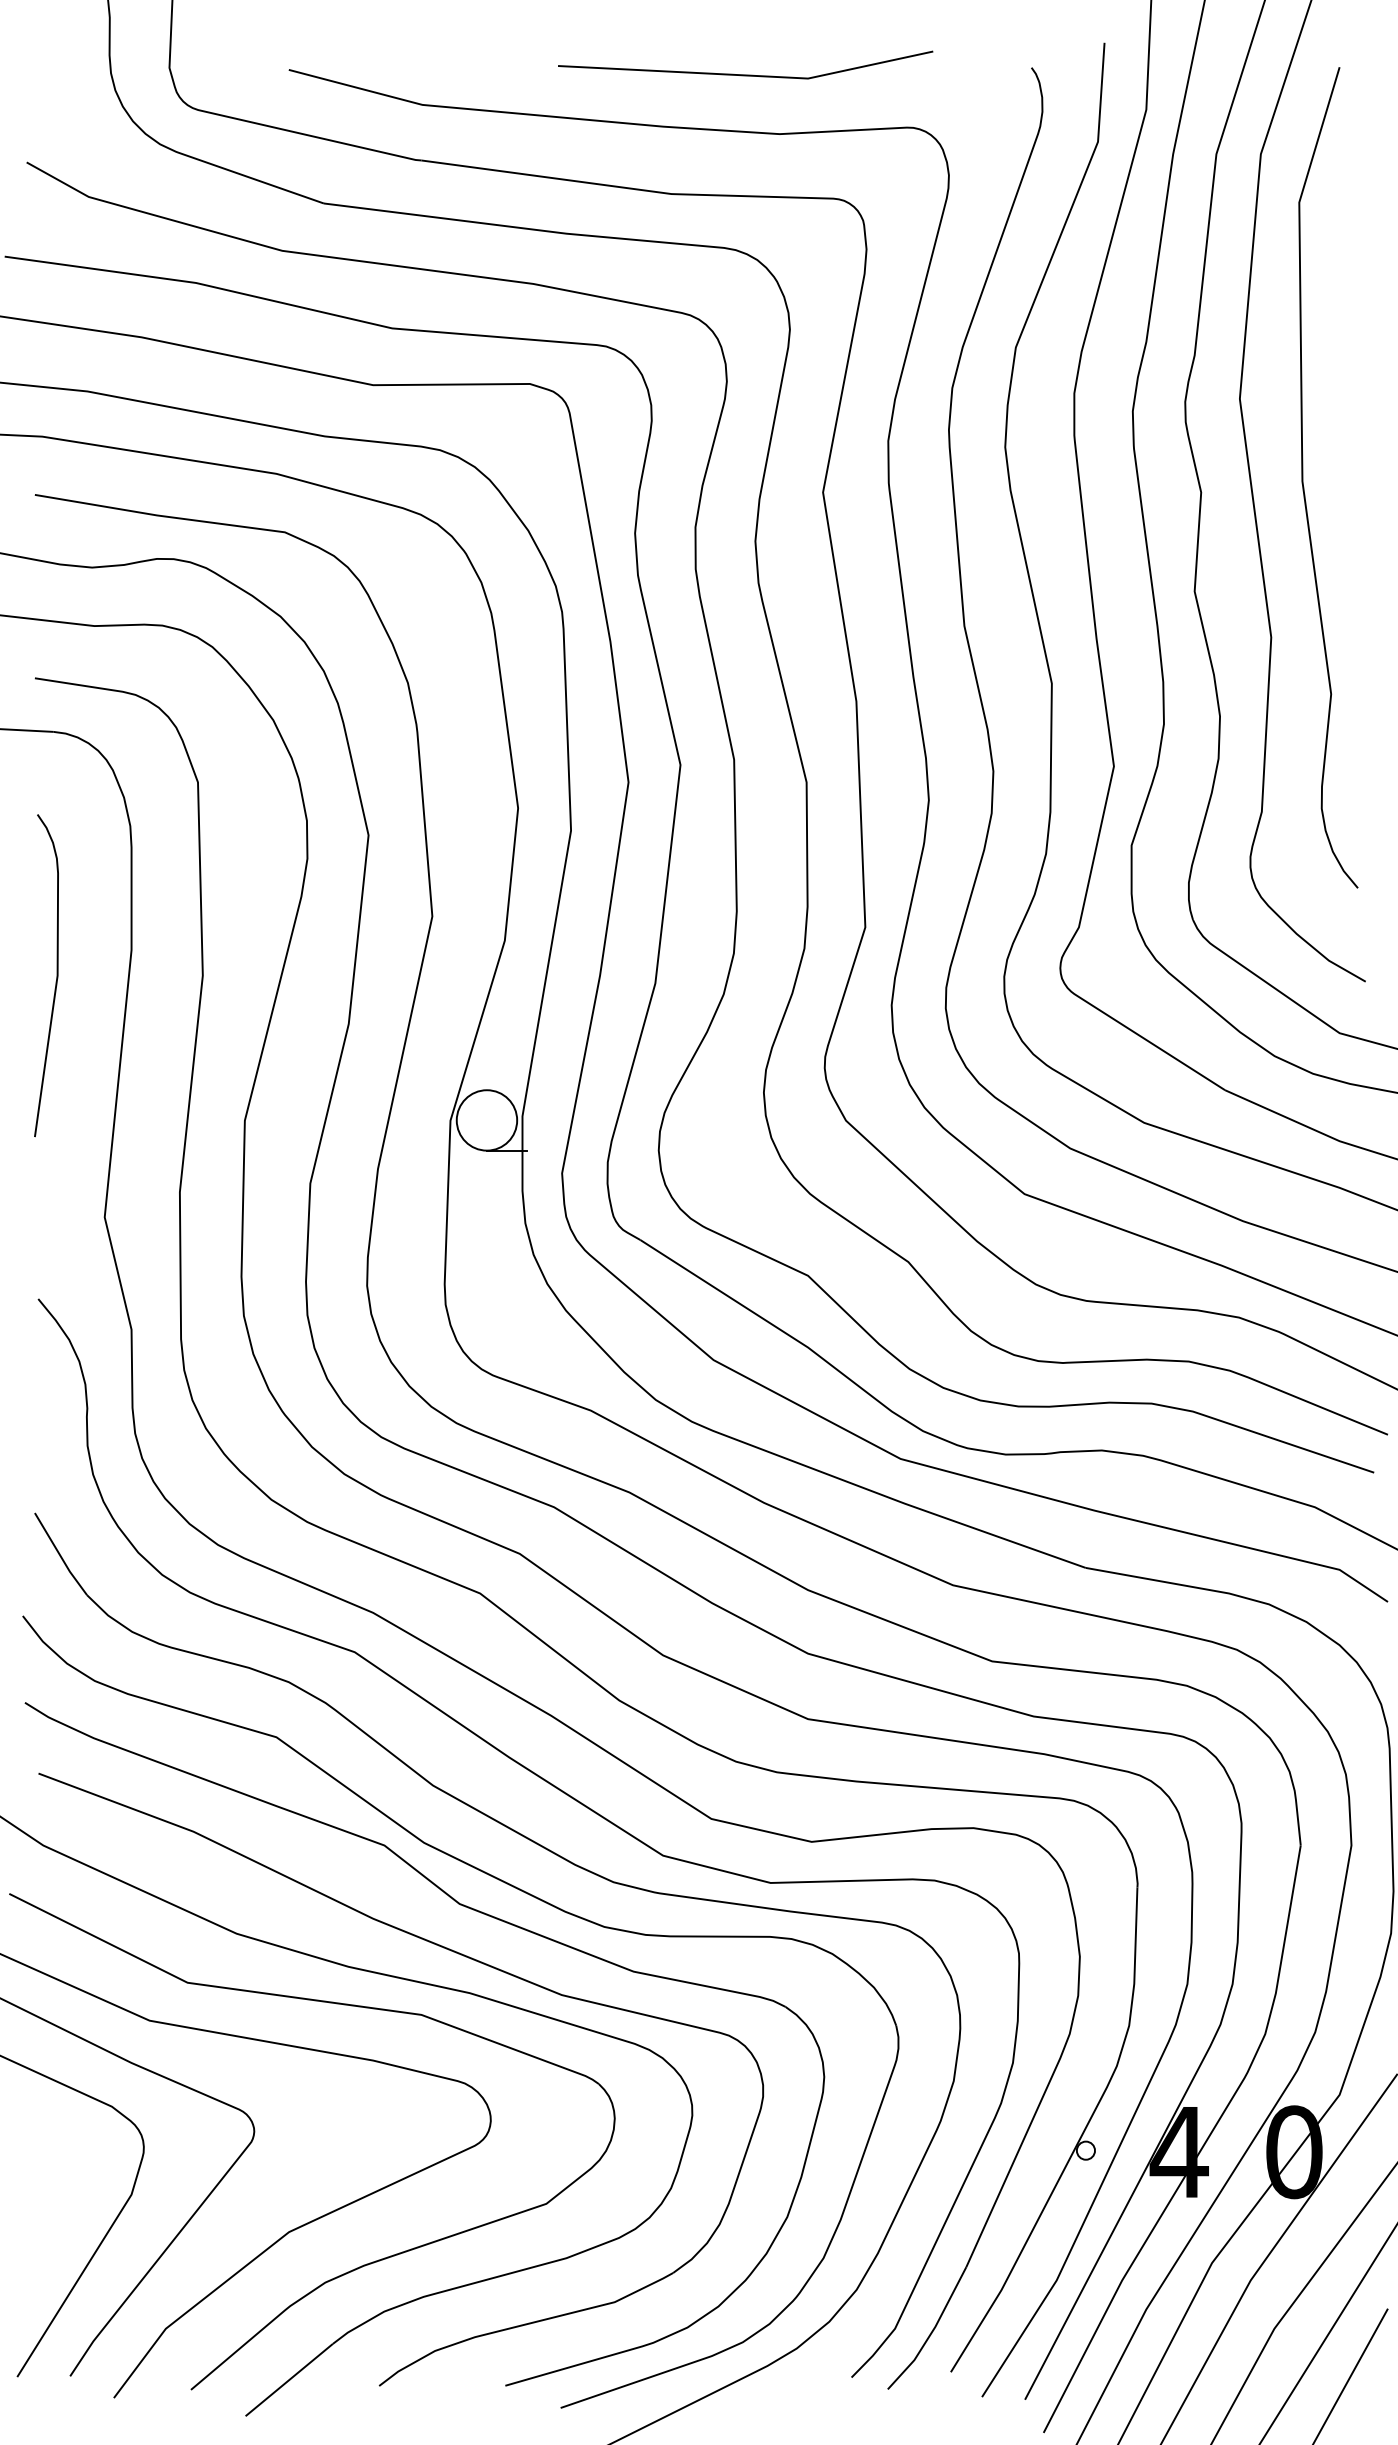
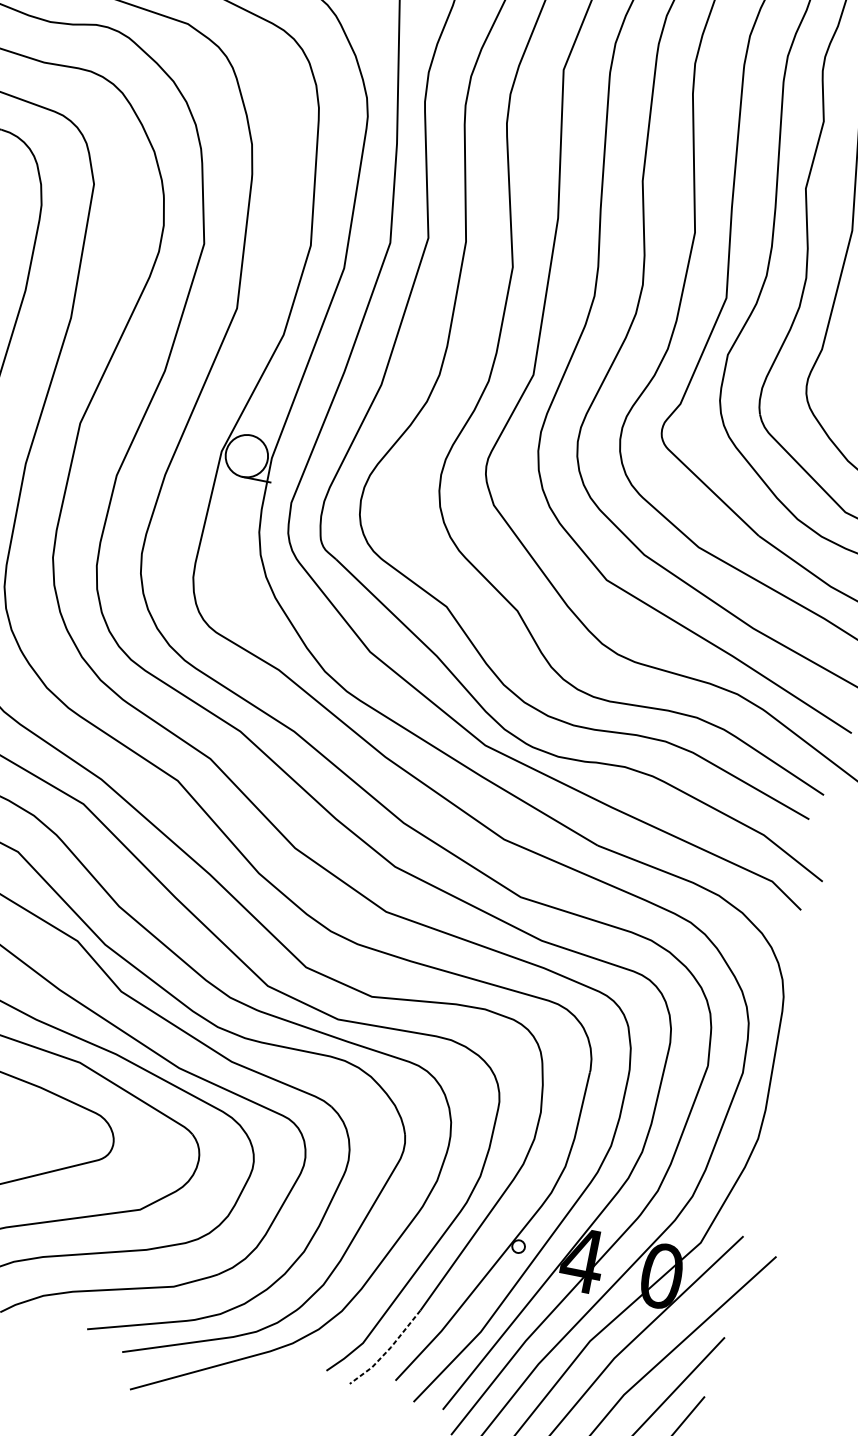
line: (932, 2331) -> (388, 1350), solid -> dashed

